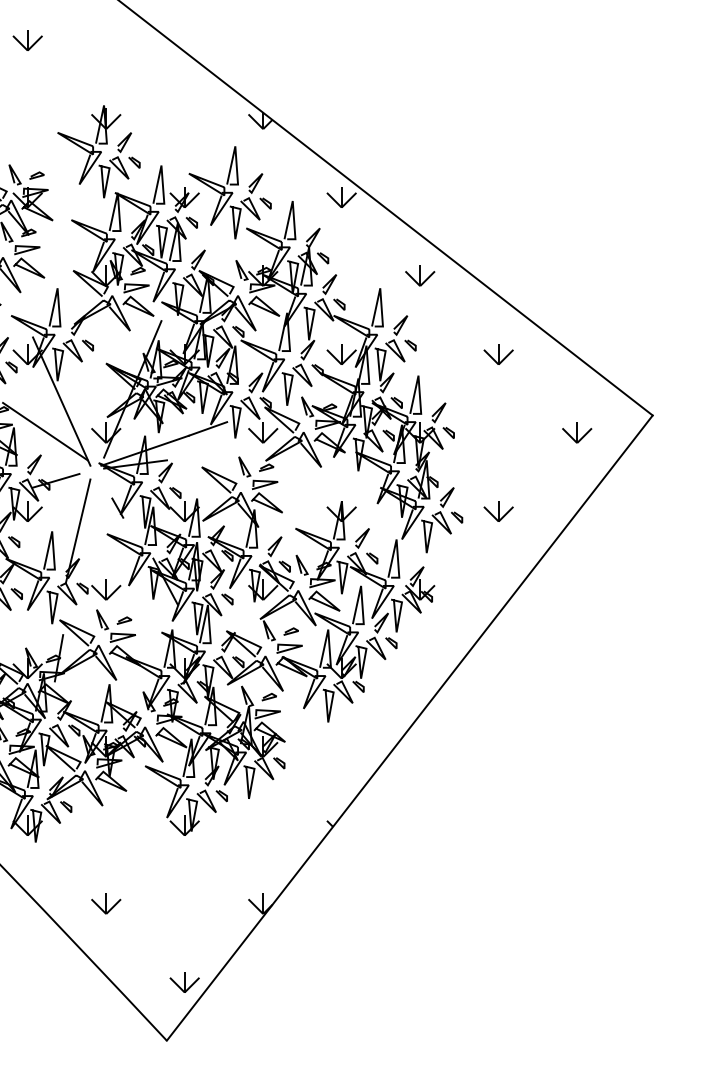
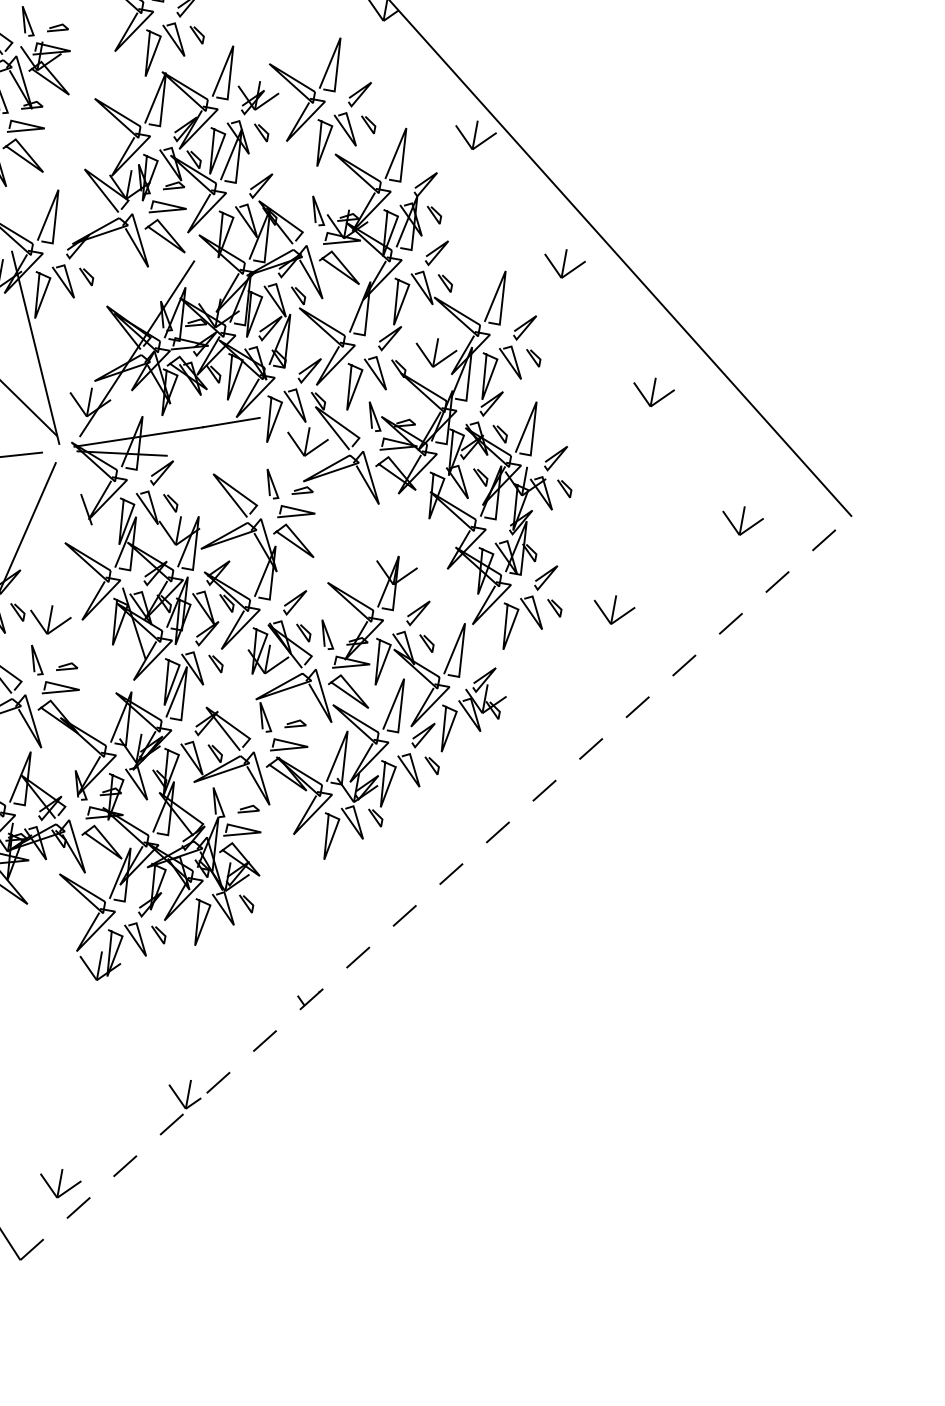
line: (409, 728) -> (435, 888), solid -> dashed

